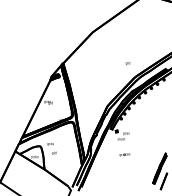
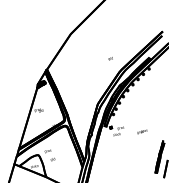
text: (124, 154) -> (141, 131), moved

